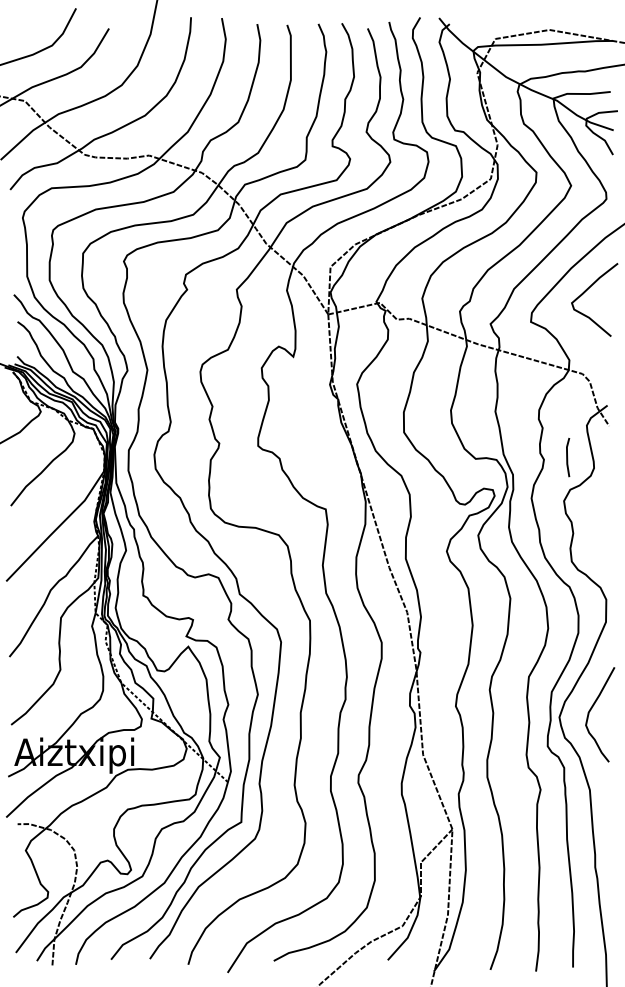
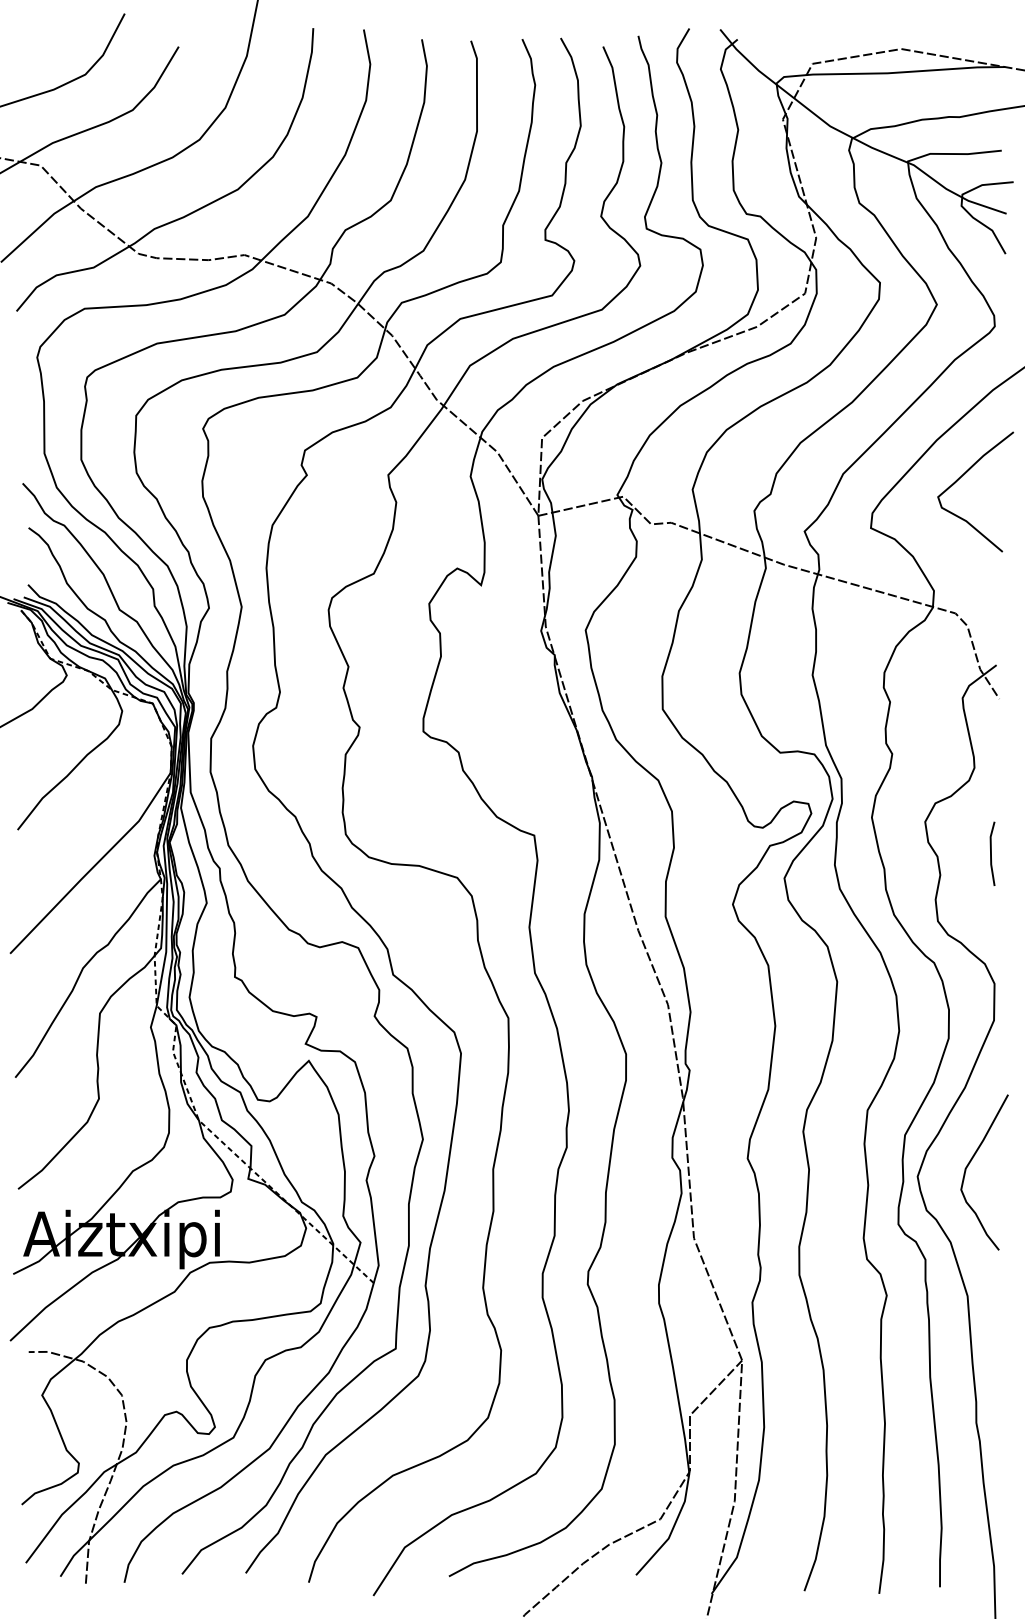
line: (568, 457) -> (993, 853), moved

